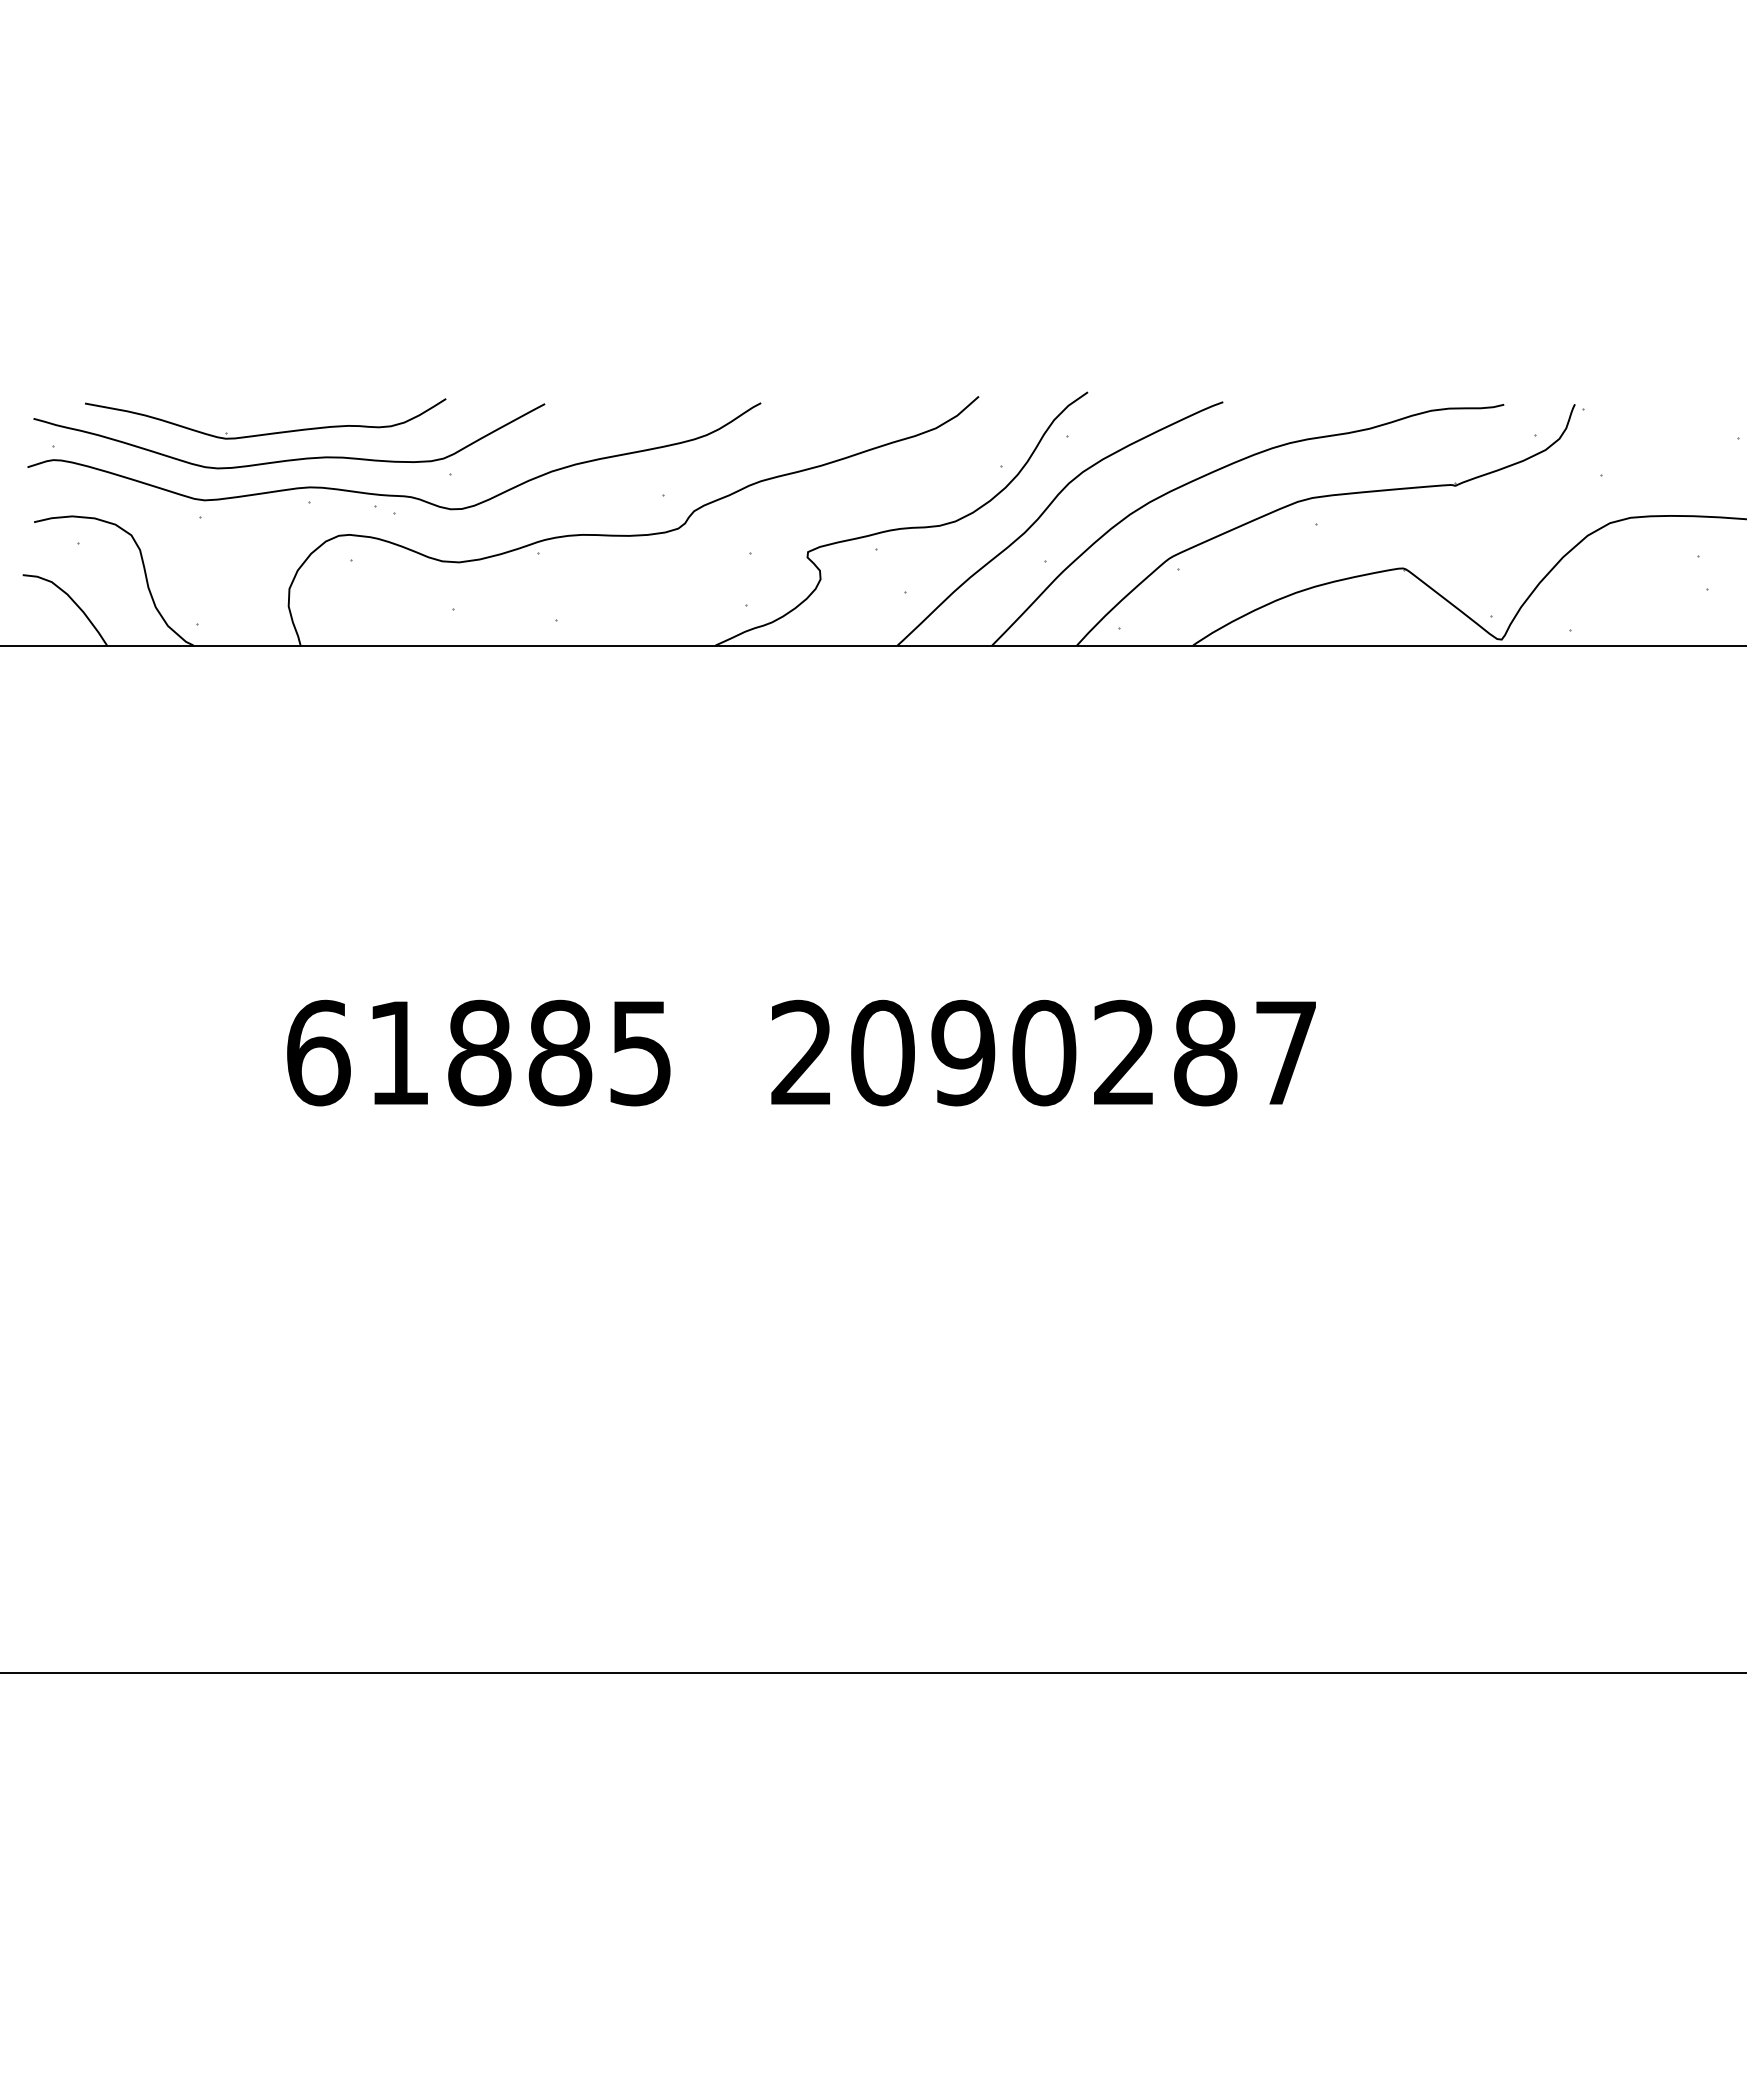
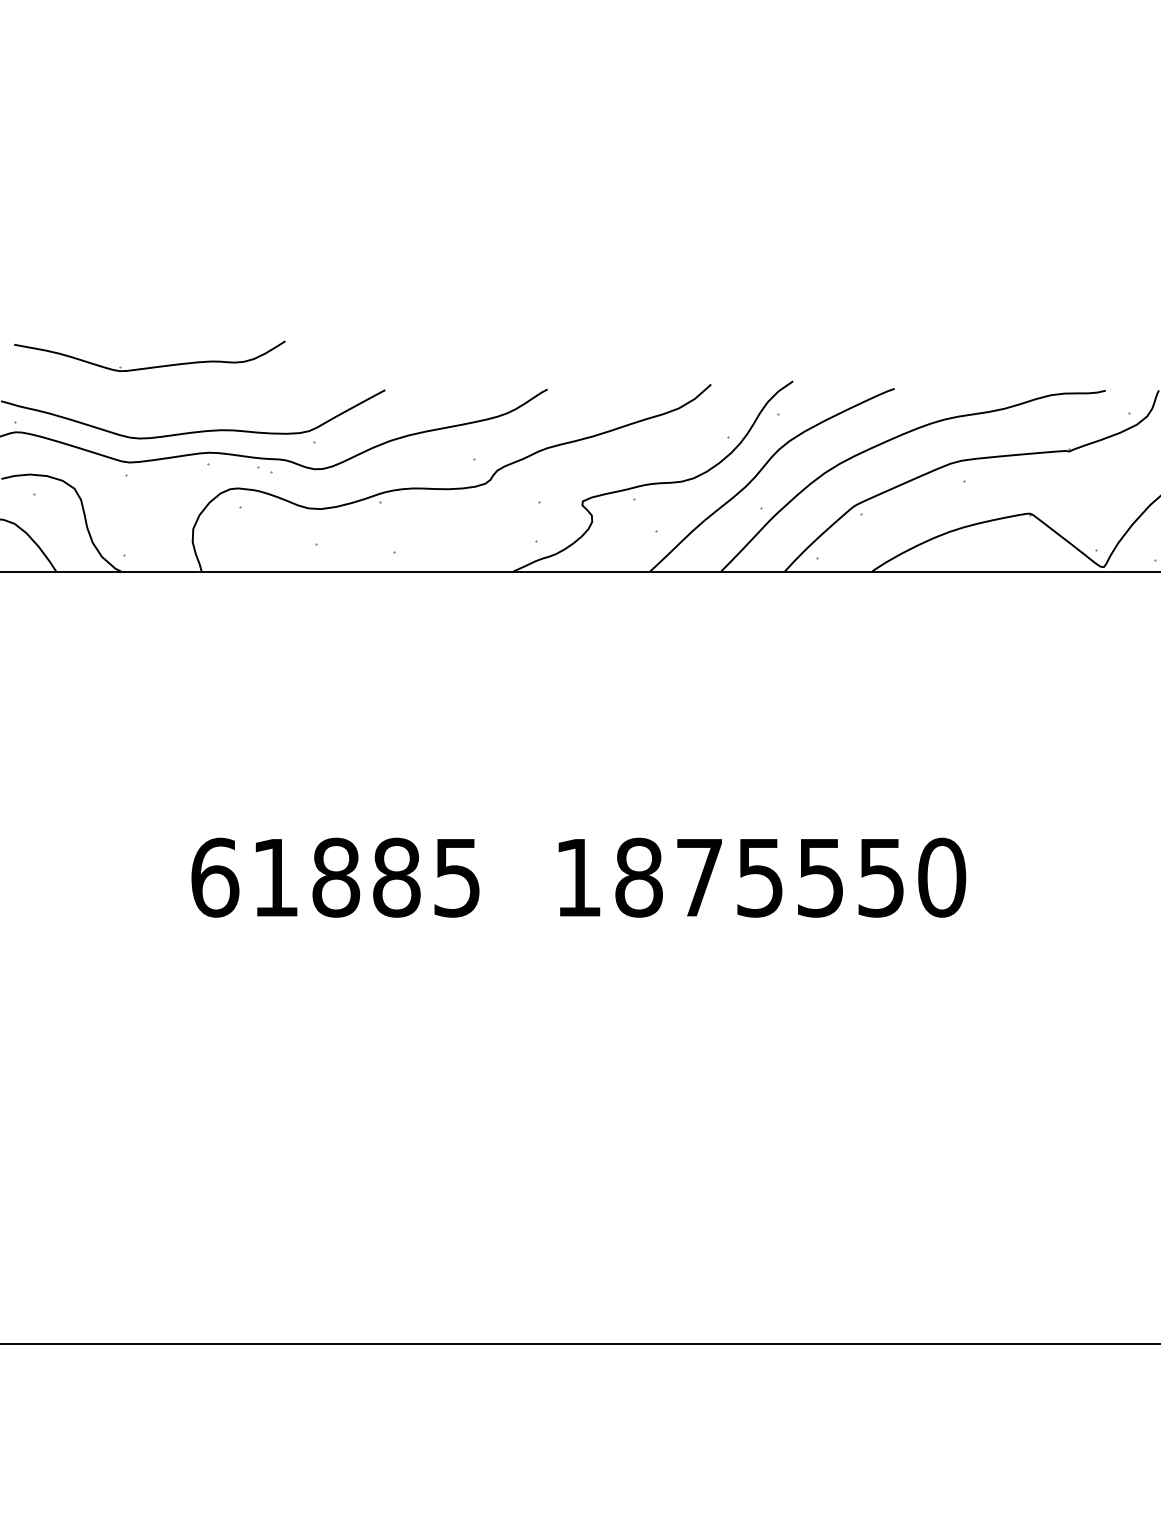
part: (265, 433) -> (149, 367), moved
text: (1044, 1052) -> (760, 877), 2090287 -> 1875550

